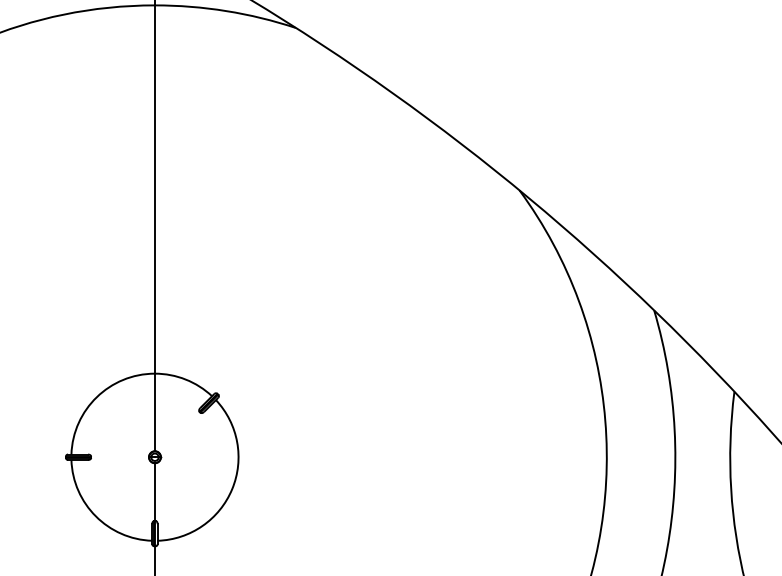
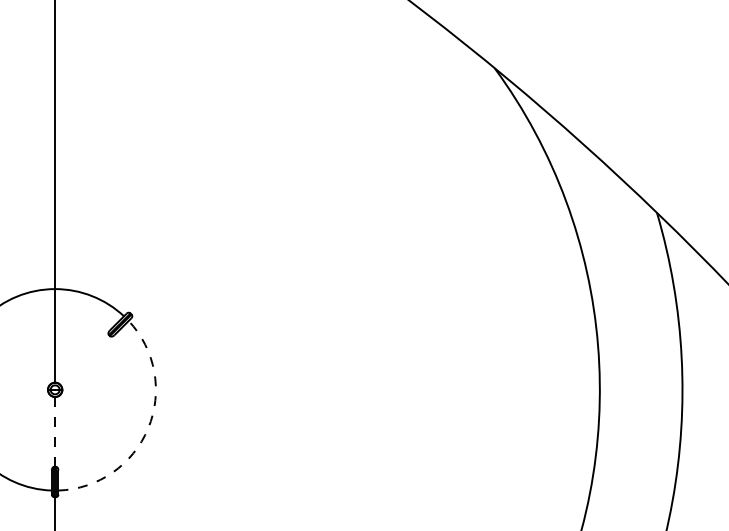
arc: (232, 489) -> (148, 428), solid -> dashed
line: (154, 492) -> (54, 432), solid -> dashed

